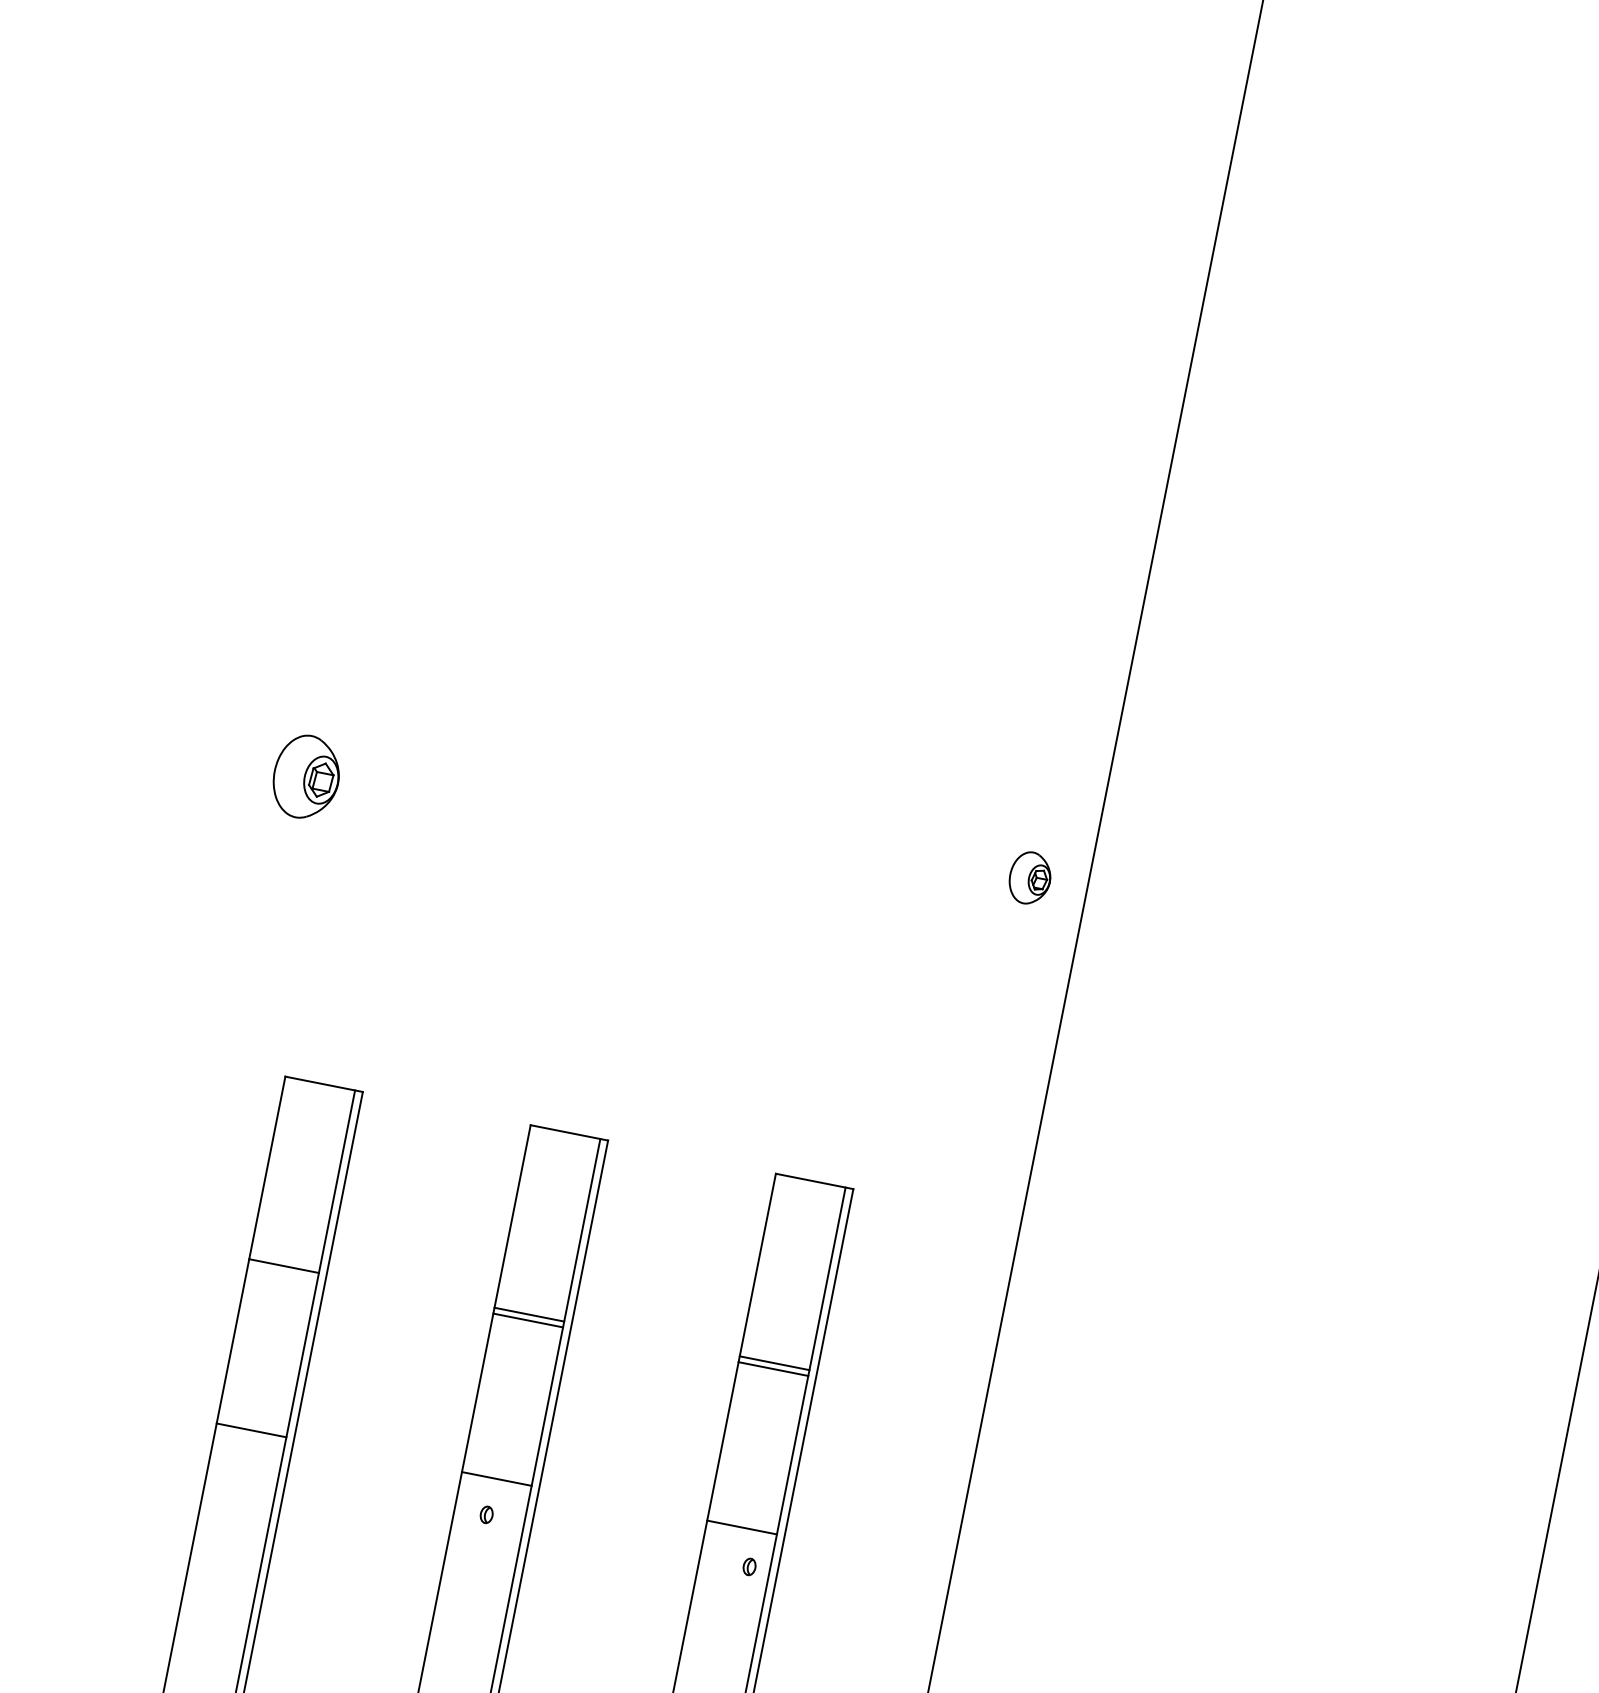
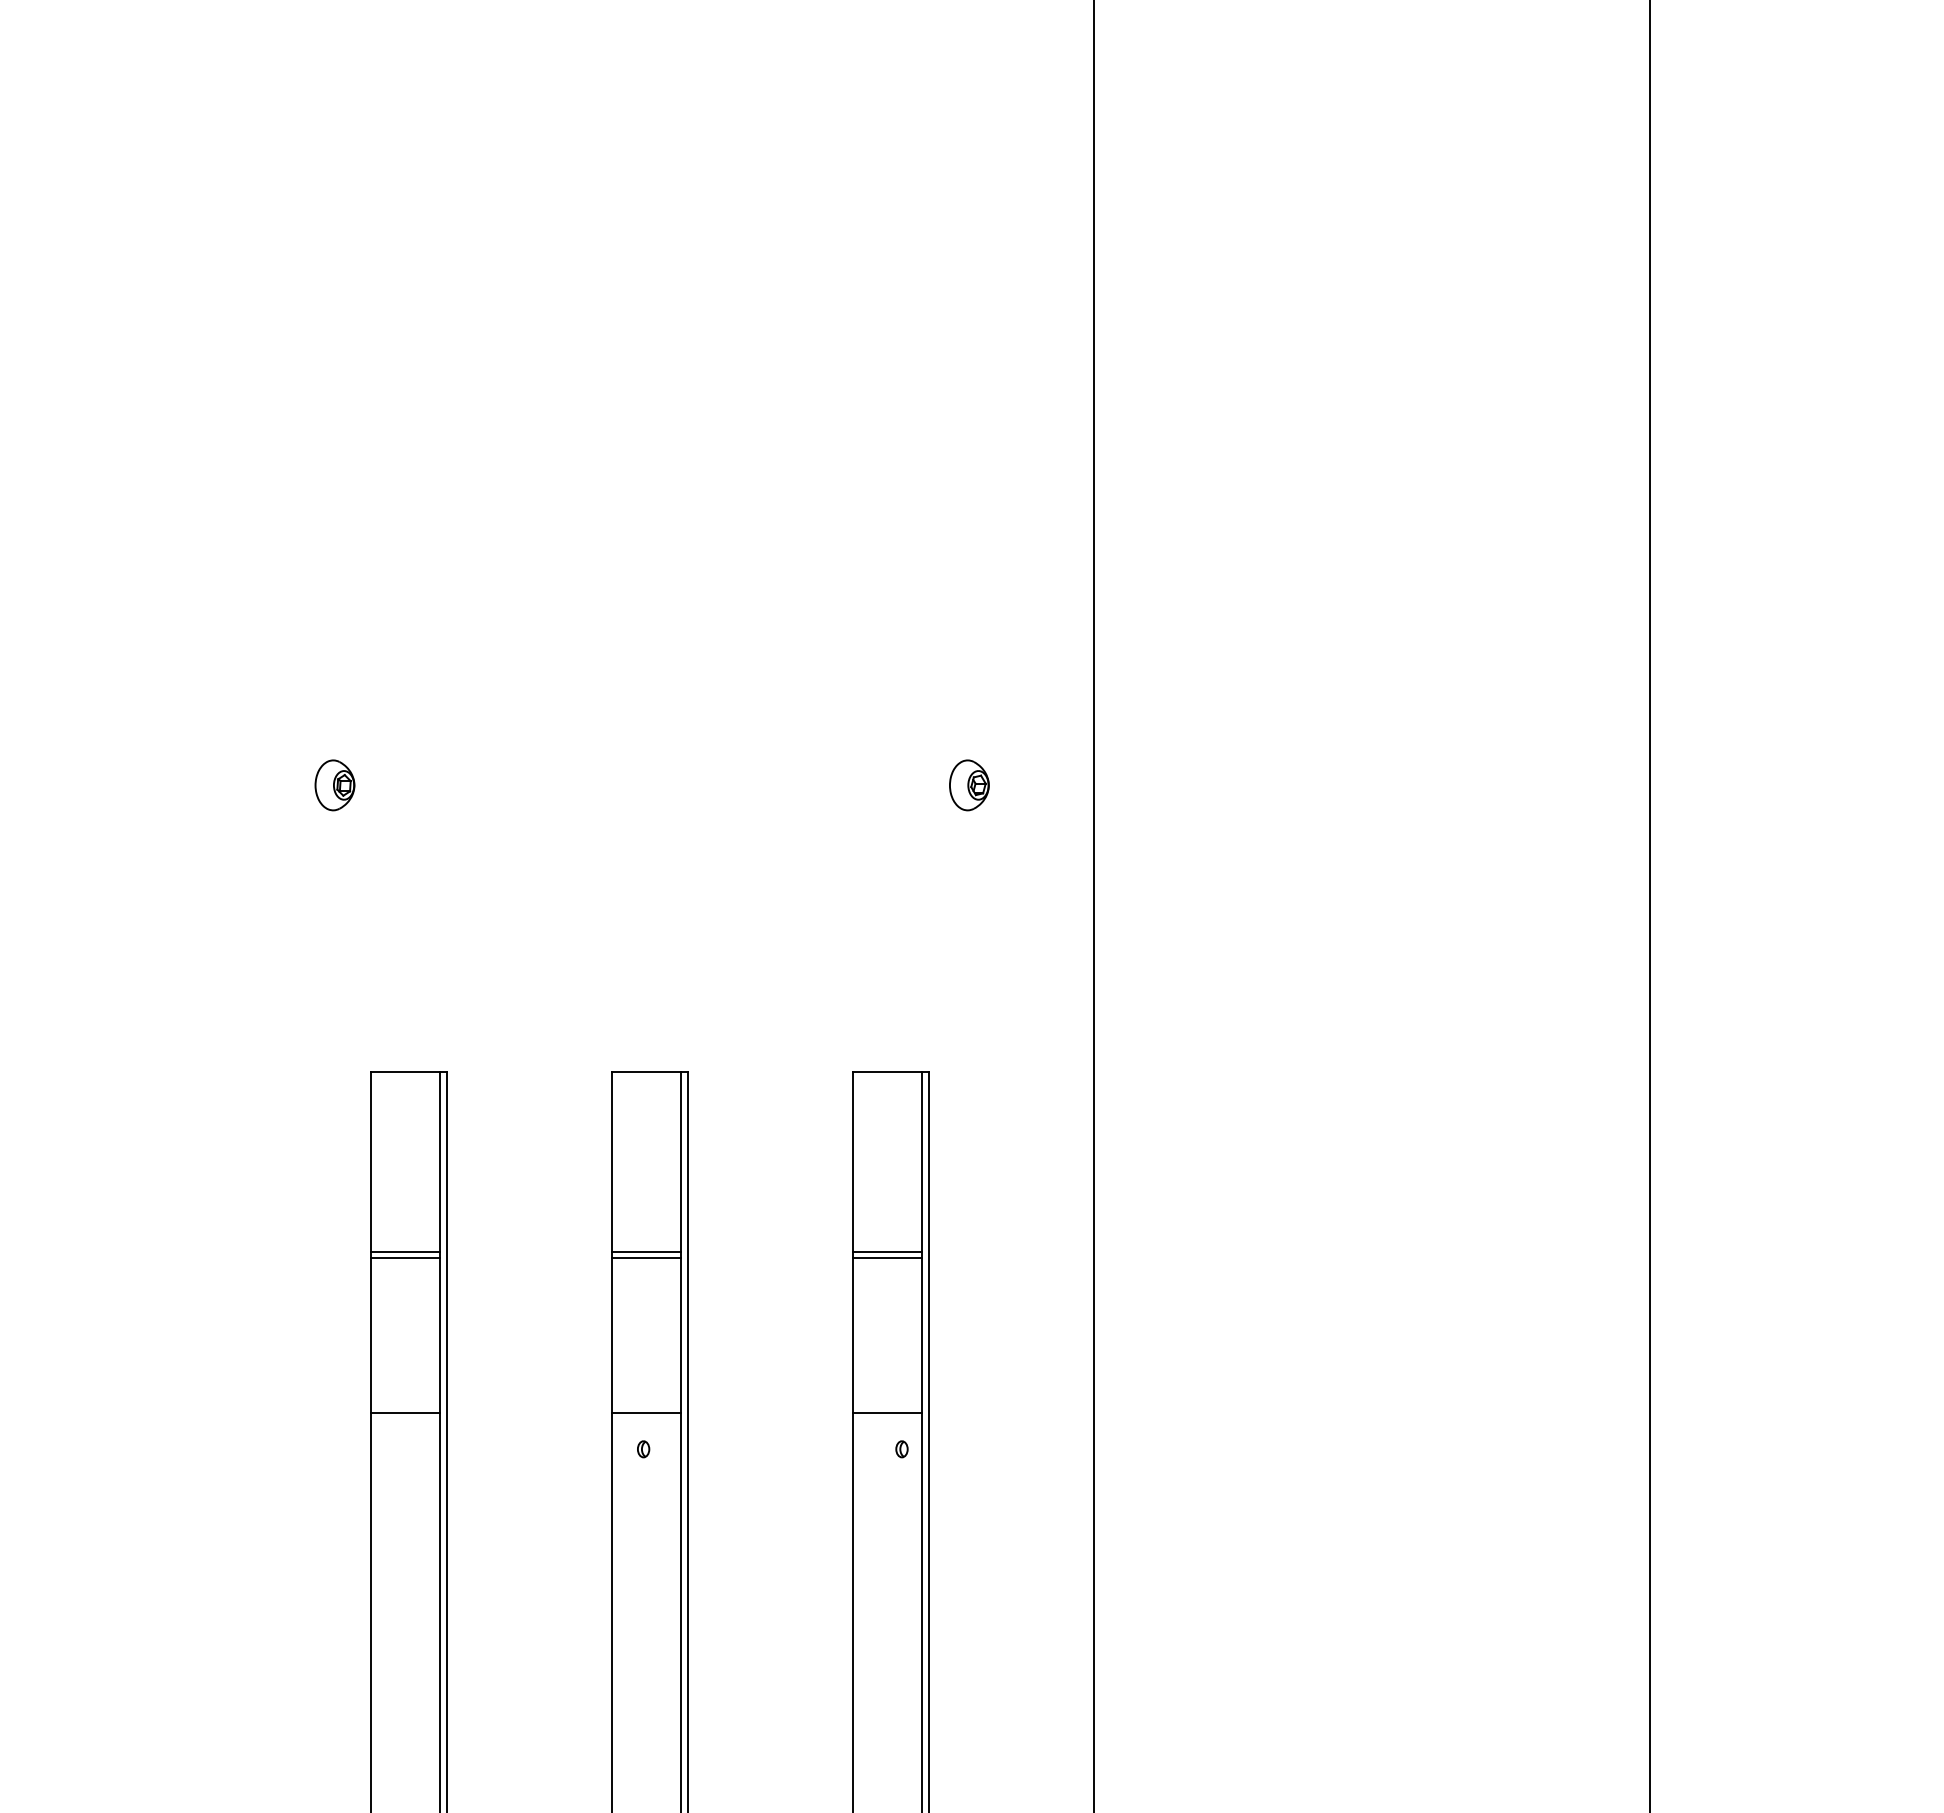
part: (305, 777) -> (334, 785), size x0.62
part: (1030, 878) -> (969, 785), moved
line: (283, 1271) -> (405, 1257), added

